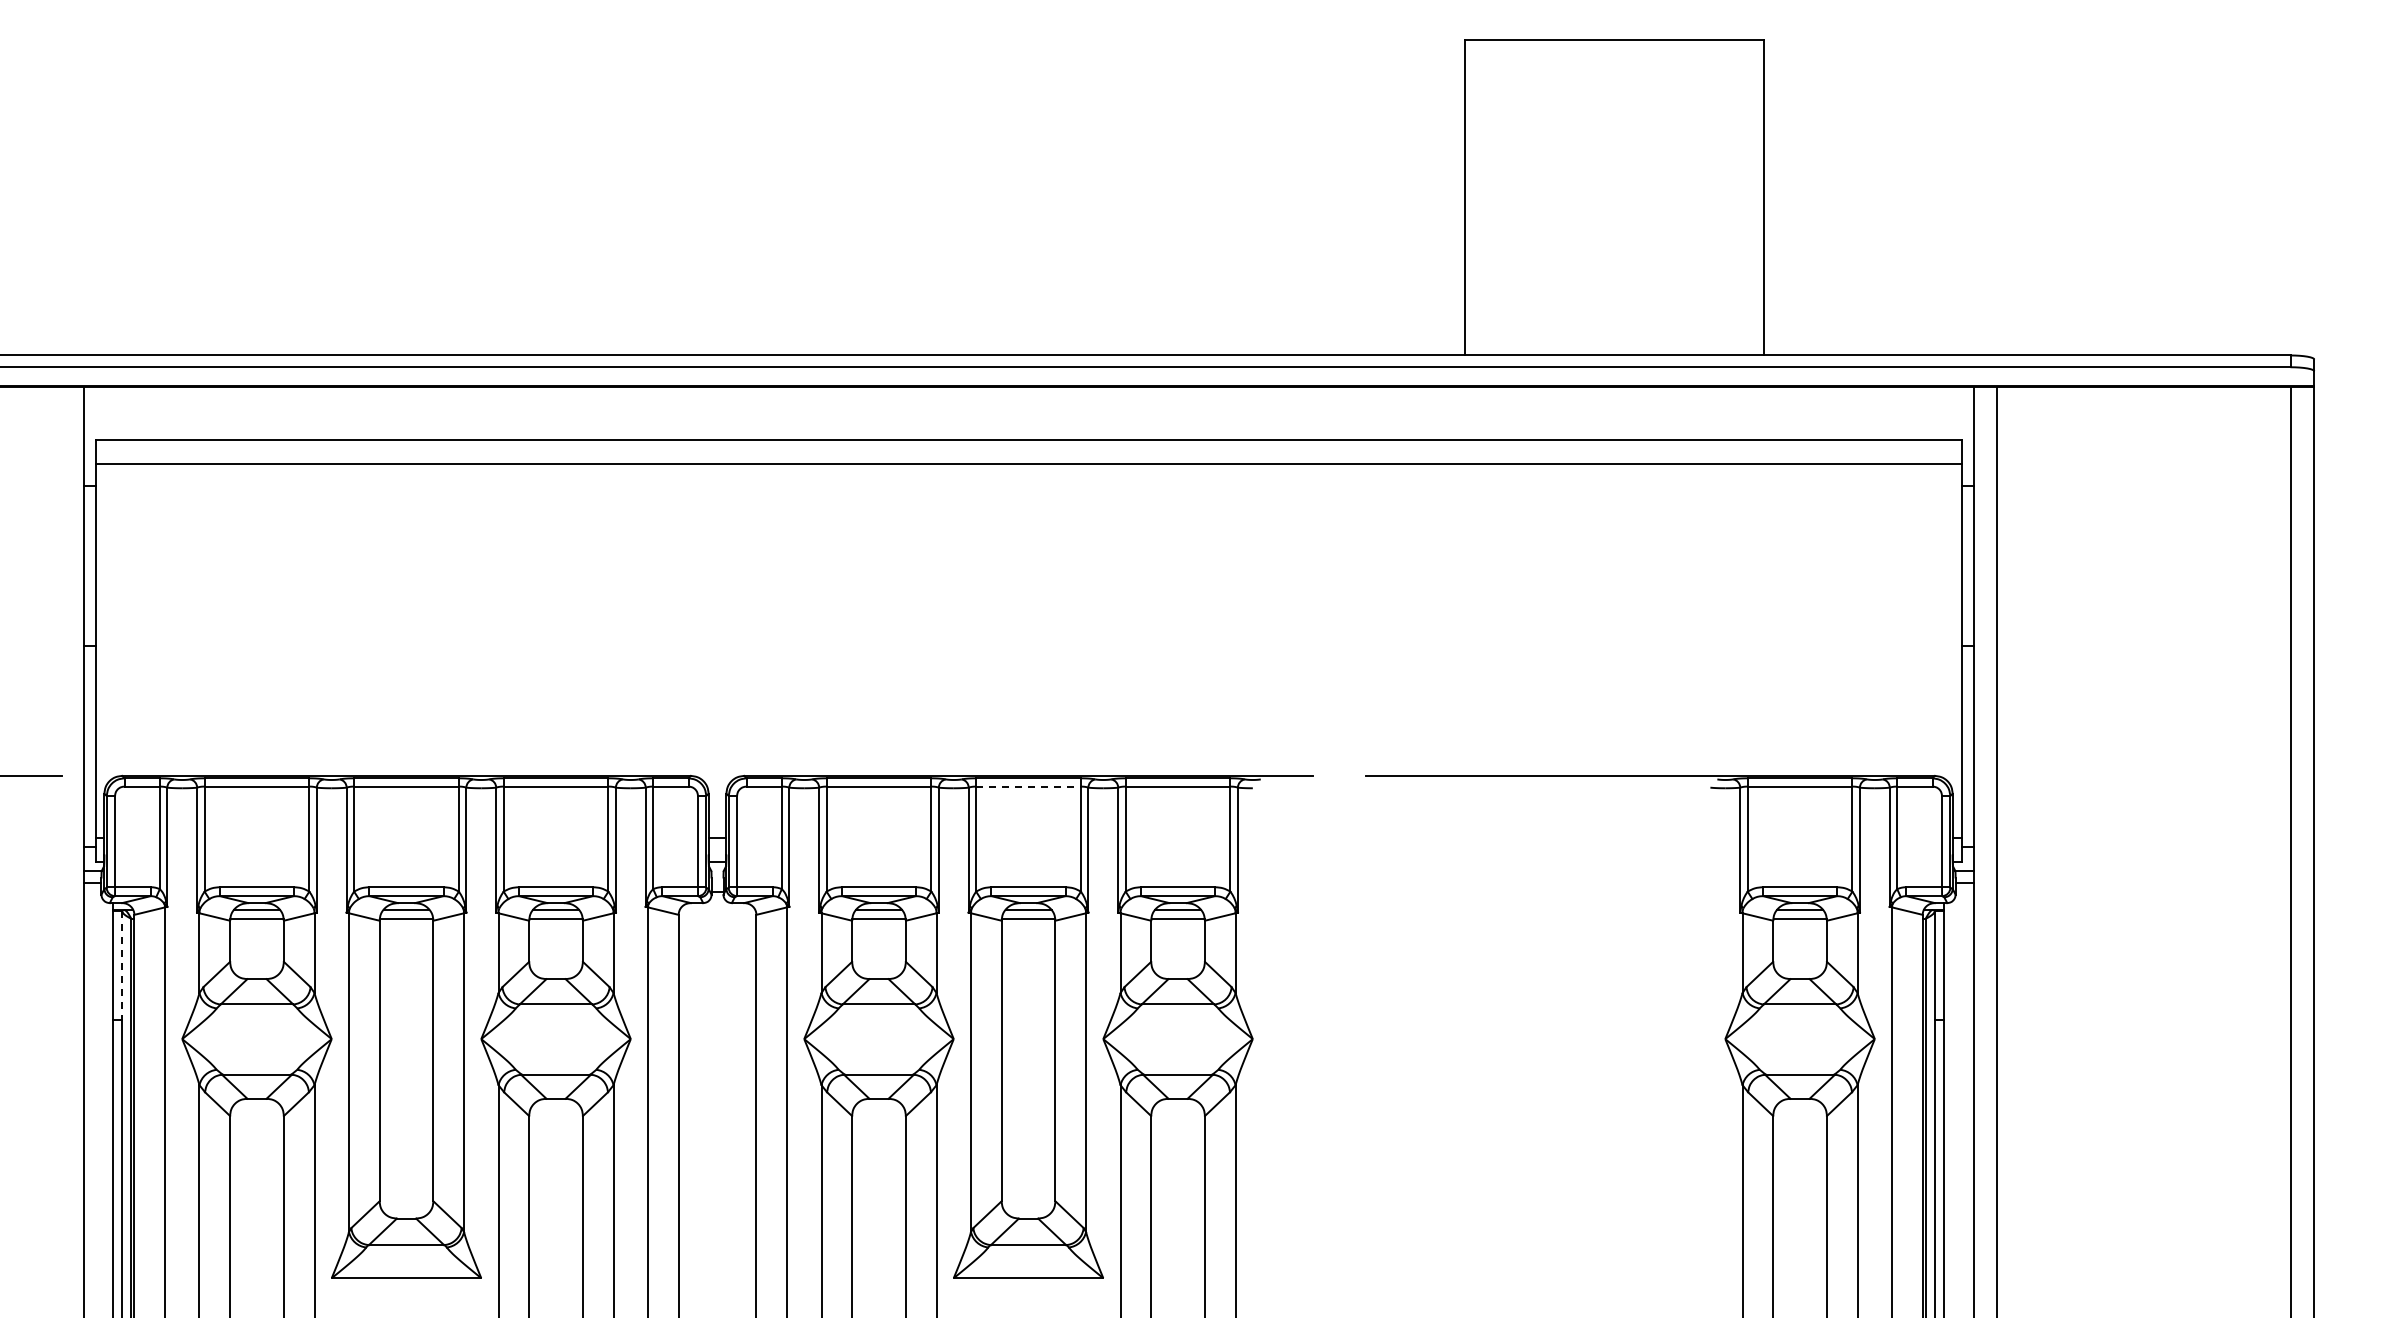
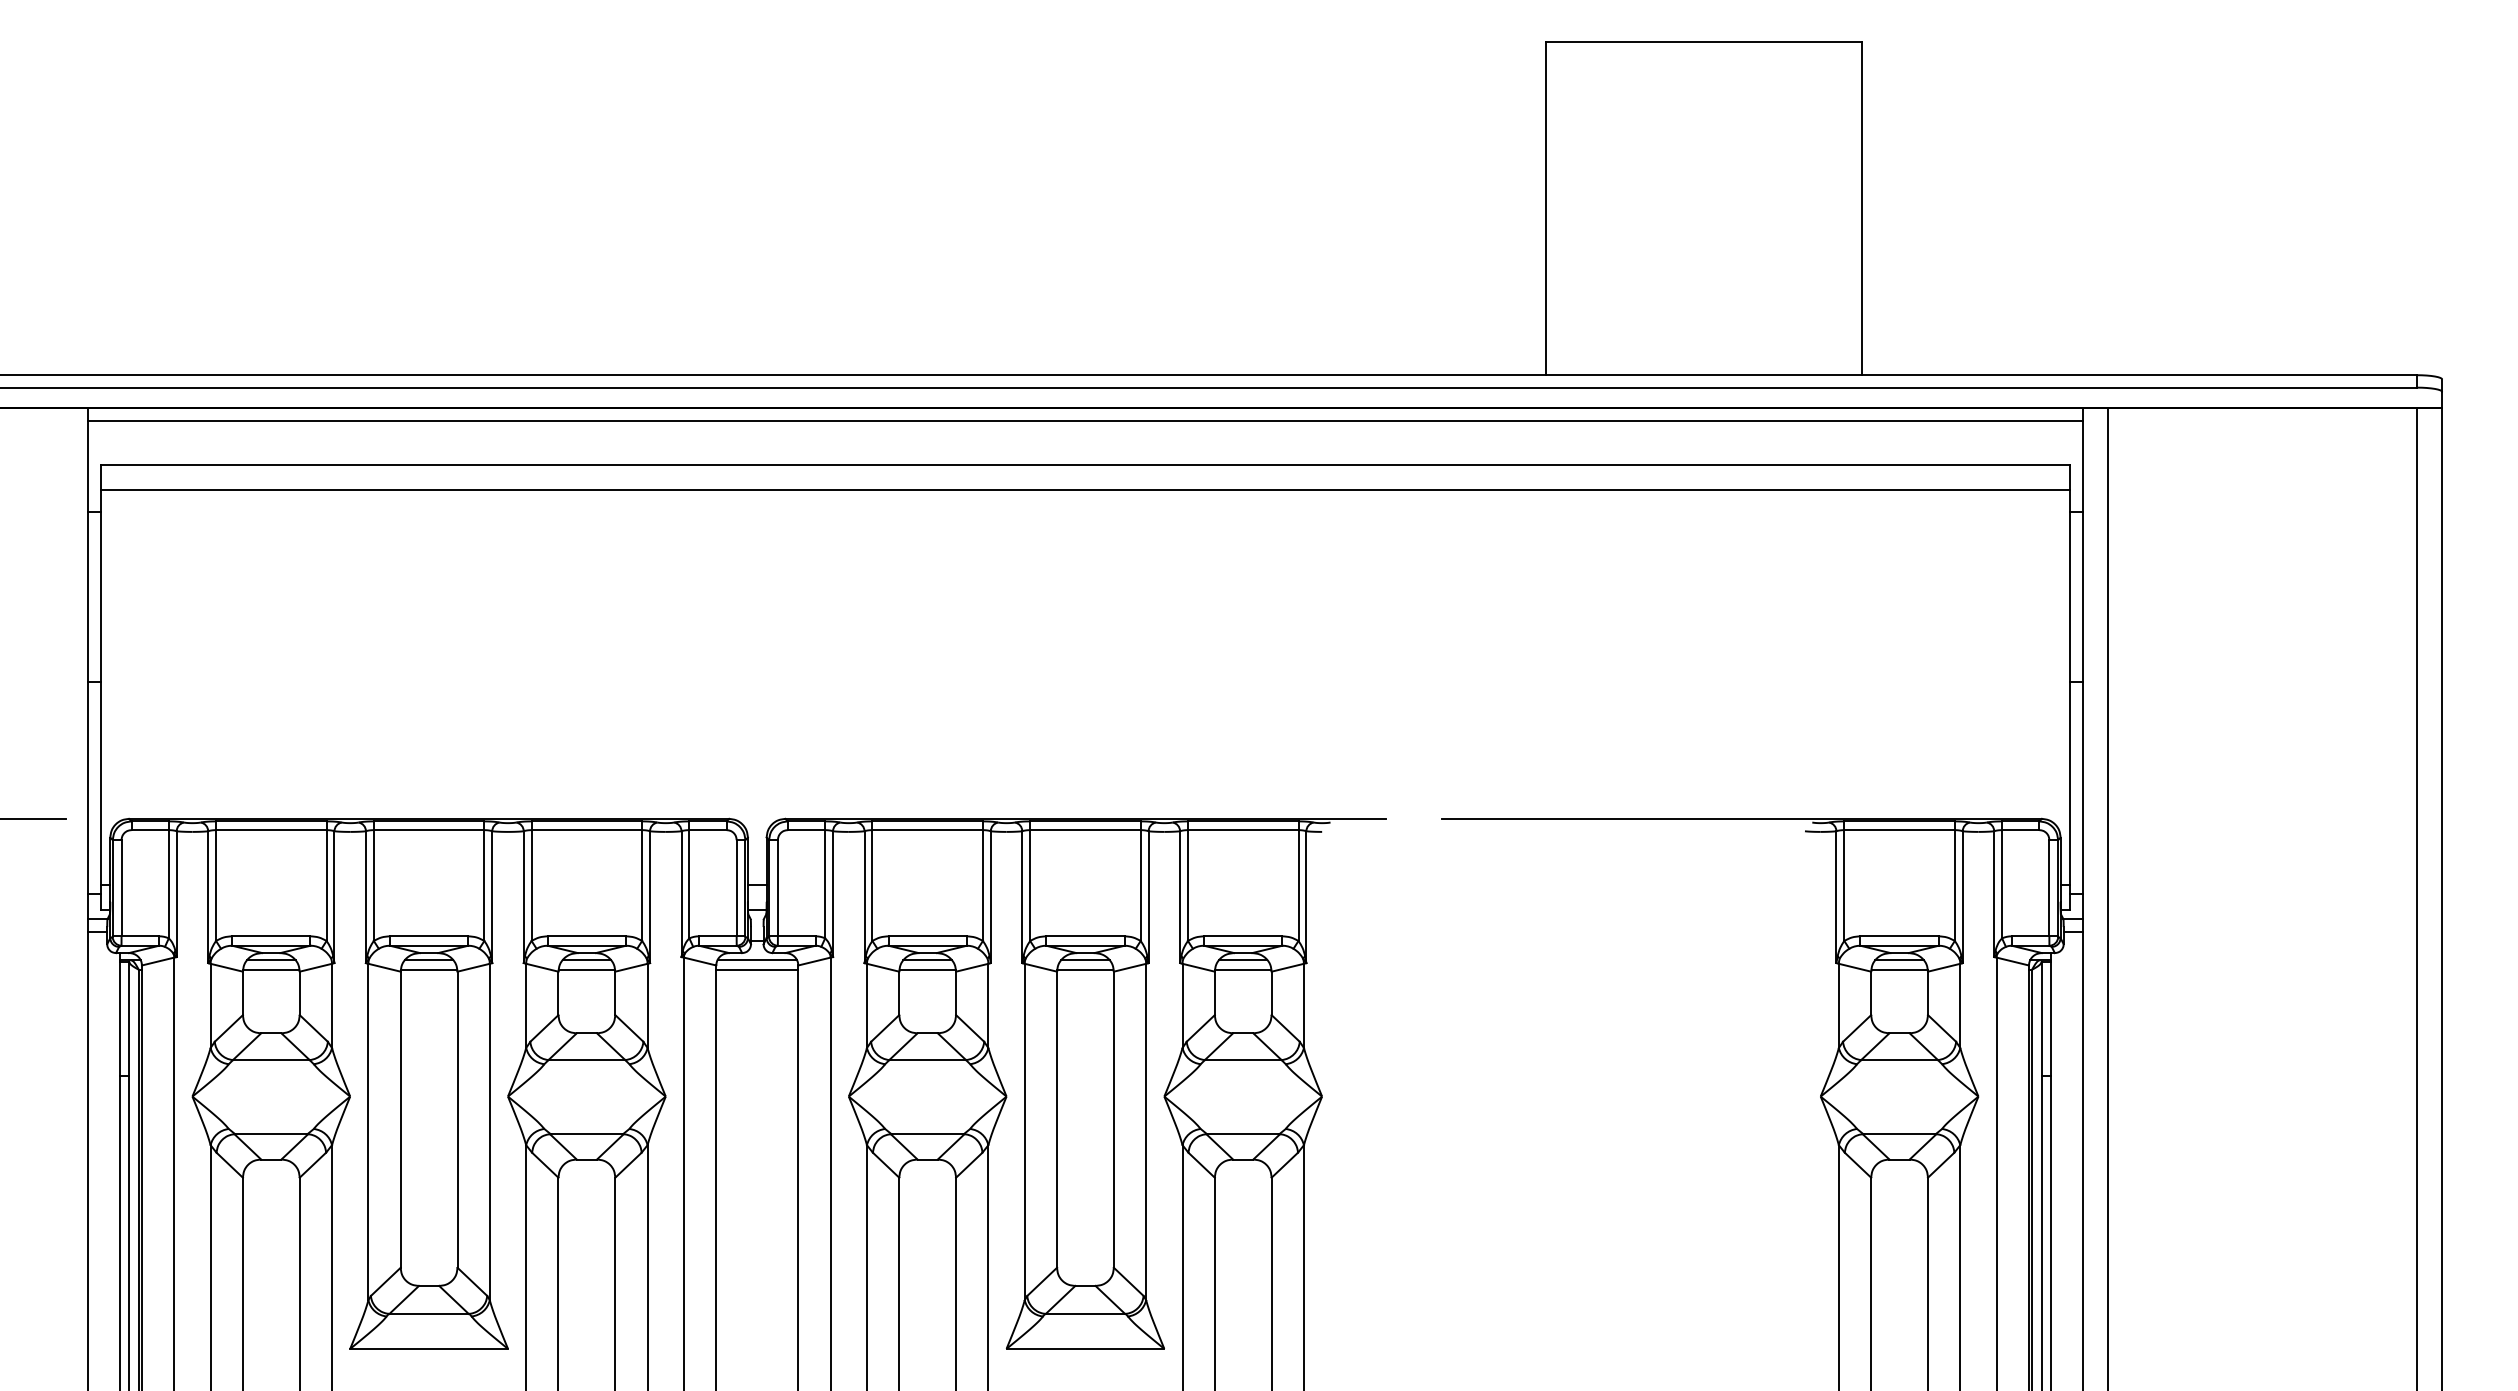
line: (1028, 398) -> (1085, 420), added
line: (1029, 786) -> (1086, 830), dashed -> solid
line: (717, 909) -> (757, 959), added
line: (717, 918) -> (757, 969), added
line: (122, 965) -> (129, 1018), dashed -> solid

